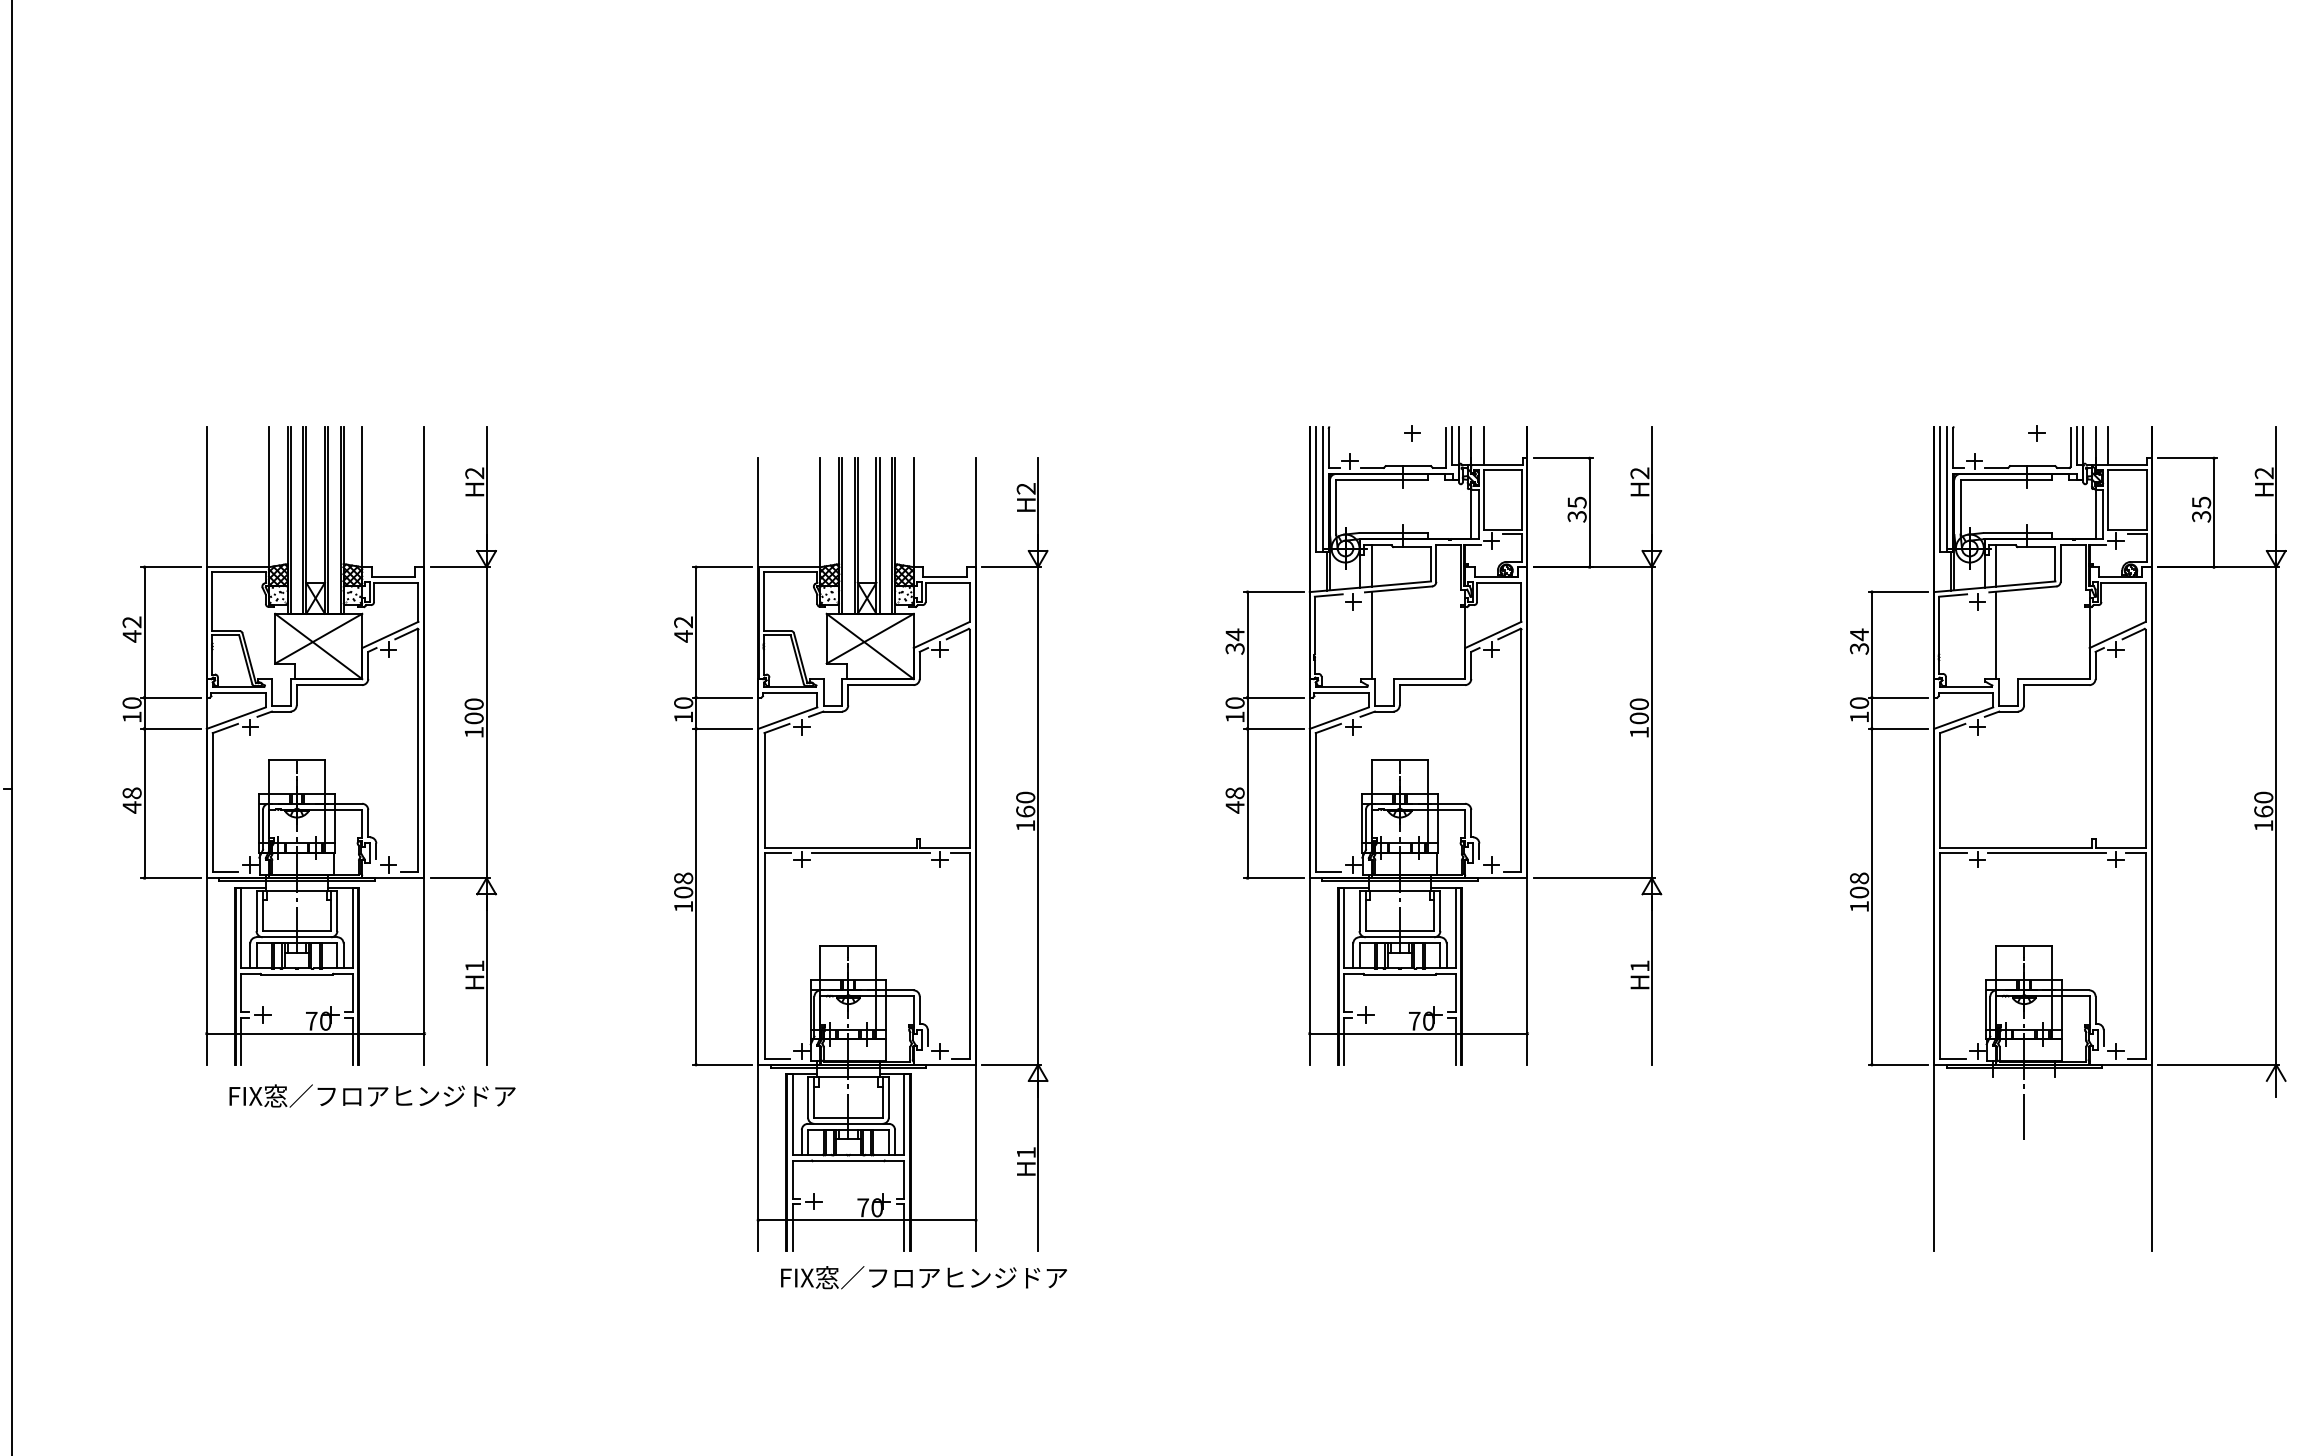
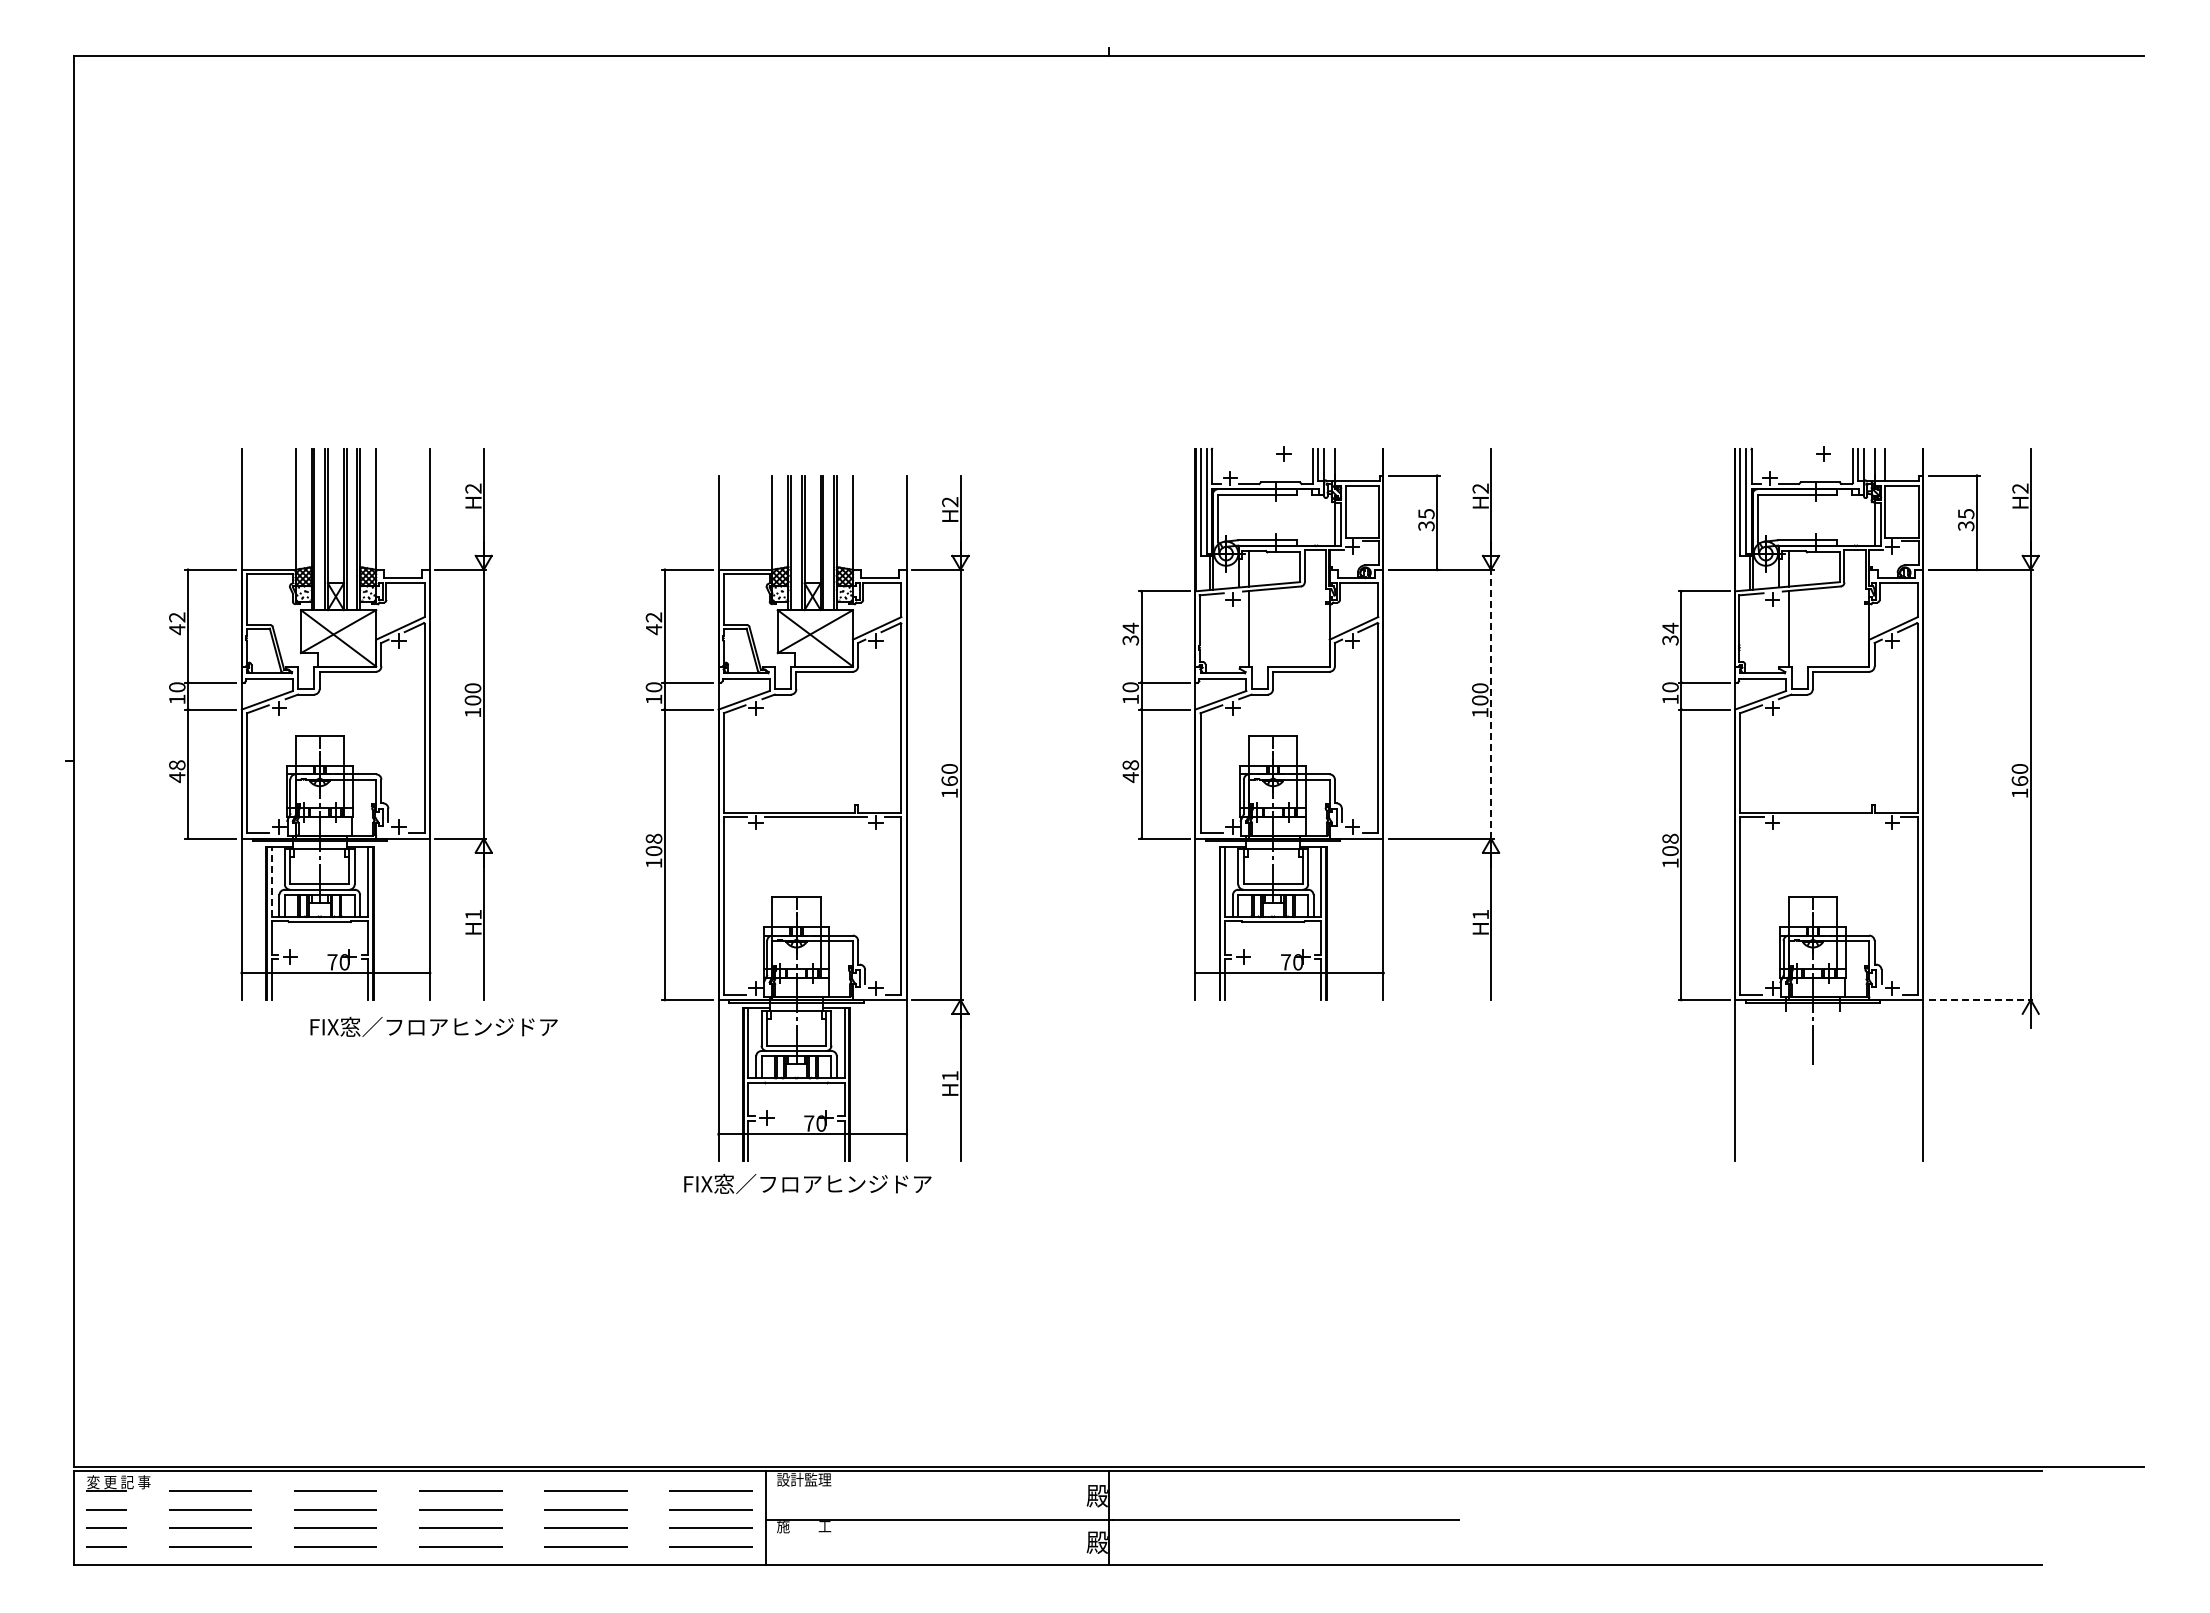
line: (1483, 445) -> (1345, 464), removed
line: (1652, 721) -> (1491, 703), solid -> dashed
line: (2046, 852) -> (1832, 816), removed
line: (241, 927) -> (271, 881), solid -> dashed
line: (2219, 1064) -> (1981, 999), solid -> dashed
text: (371, 1095) -> (433, 1026), moved
text: (923, 1277) -> (807, 1183), moved

